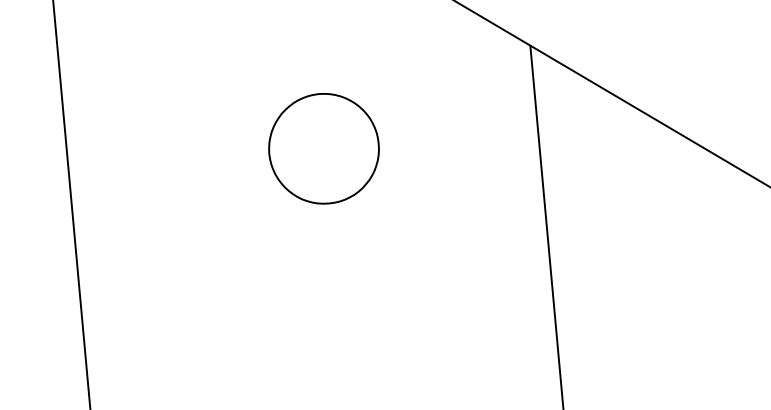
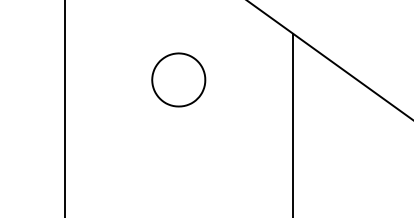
part: (323, 147) -> (178, 79), moved

